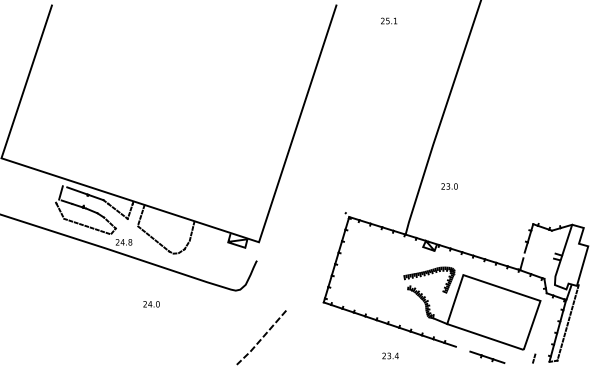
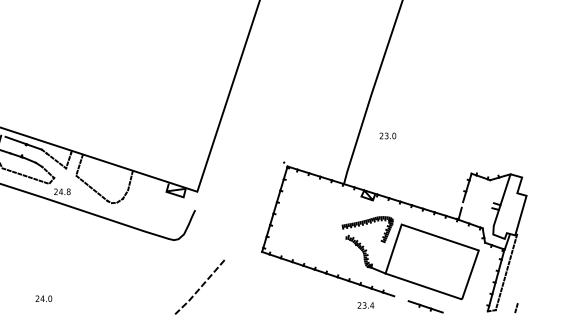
text: (151, 304) -> (43, 299), moved
text: (390, 355) -> (365, 305), moved
part: (534, 358) -> (516, 308), moved

